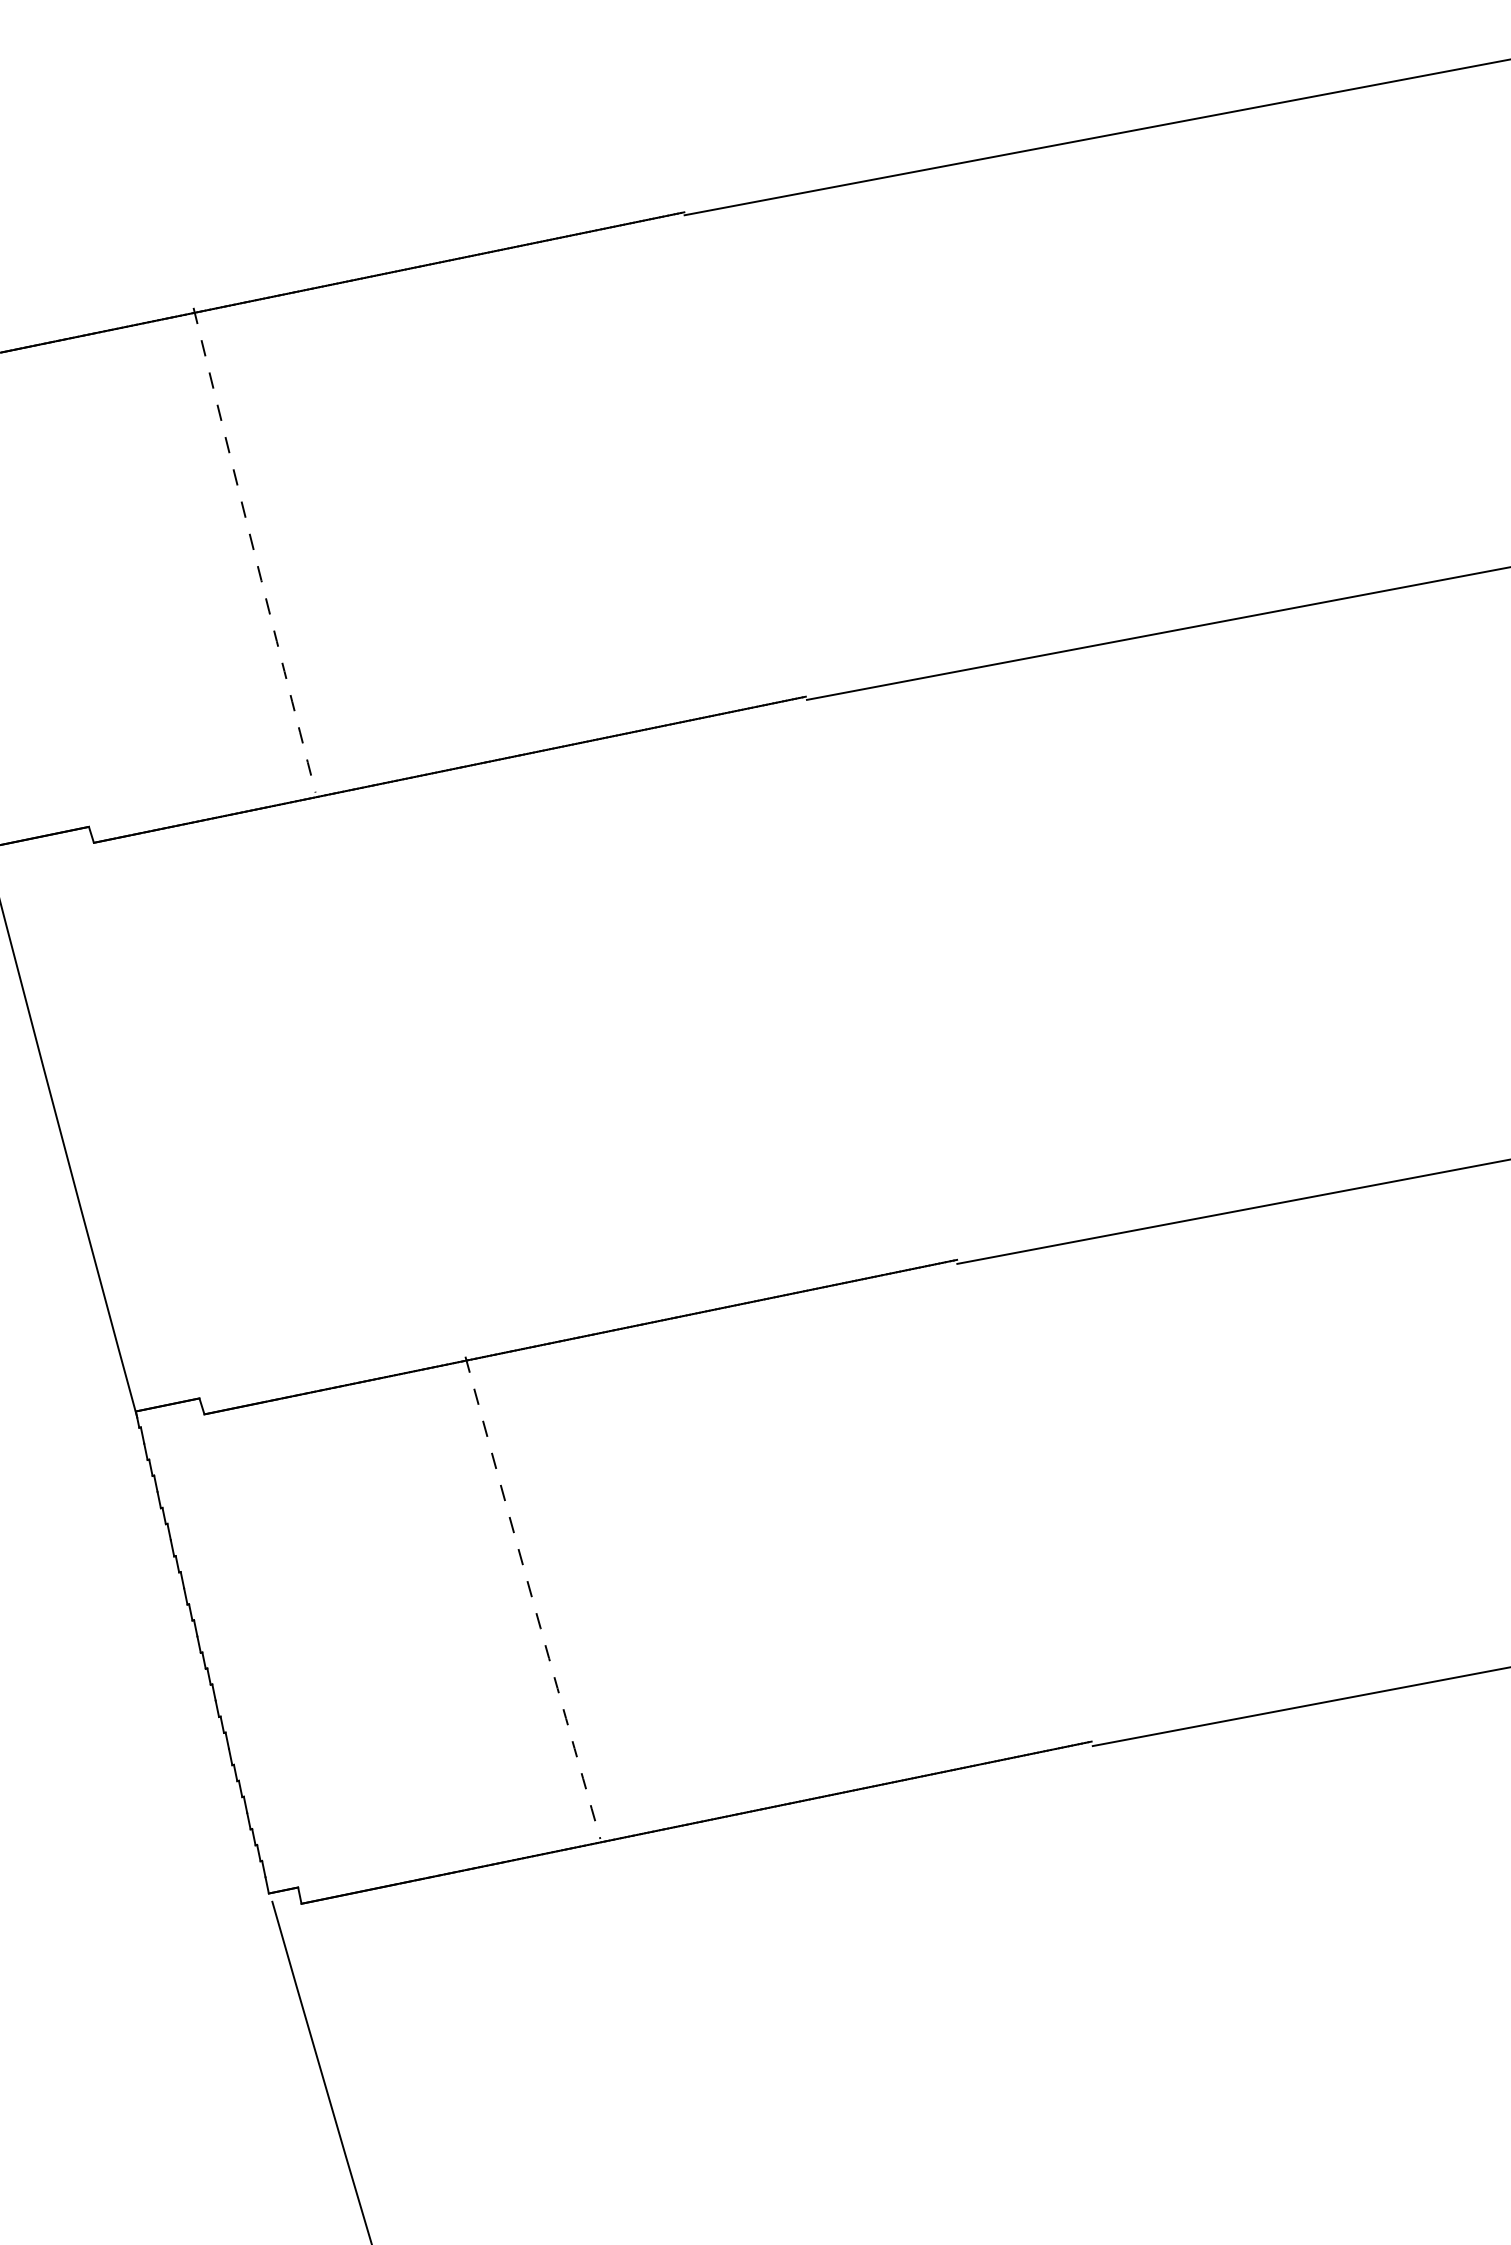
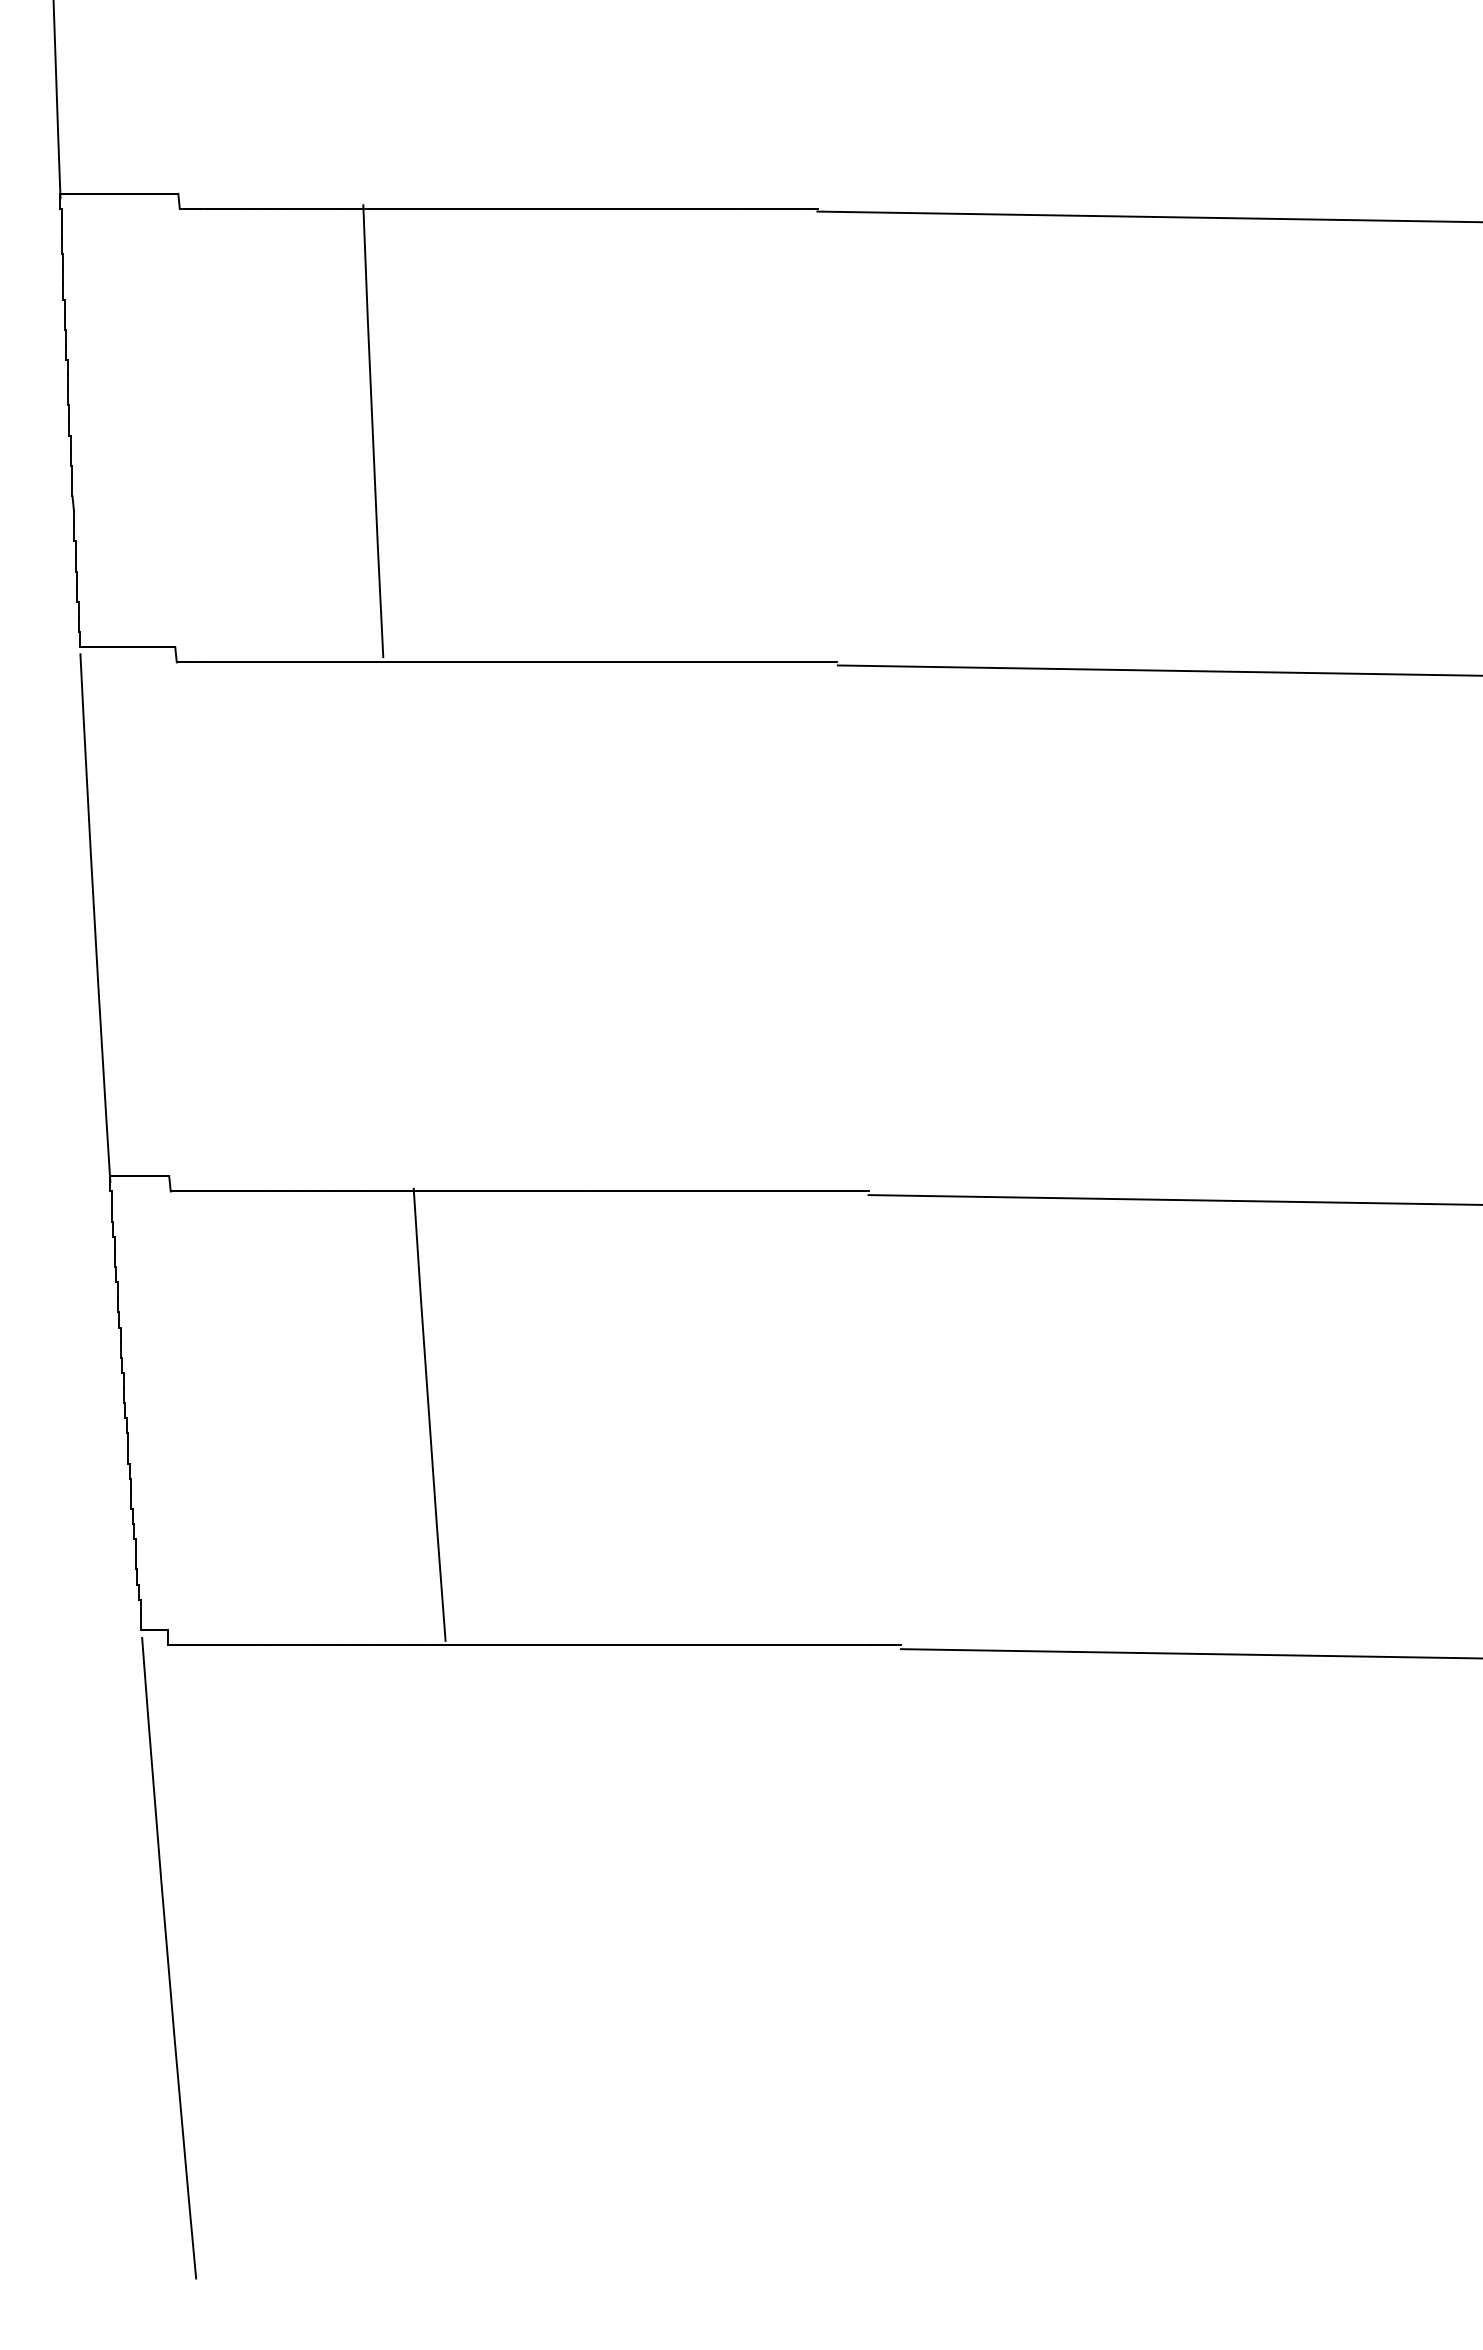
arc: (253, 550) -> (372, 431), dashed -> solid
arc: (531, 1597) -> (428, 1414), dashed -> solid

